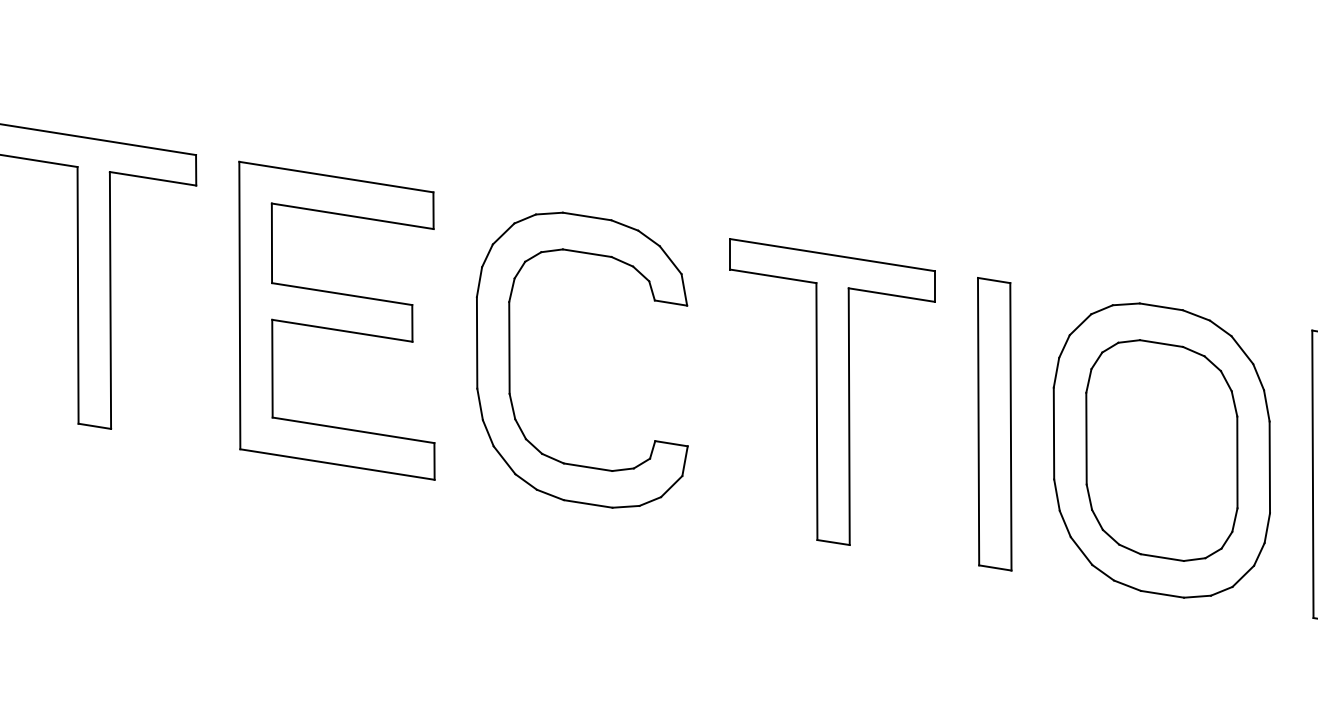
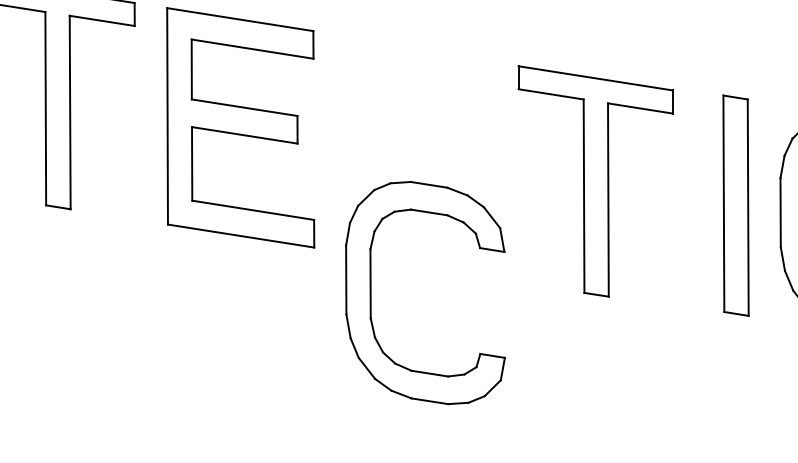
part: (510, 359) -> (371, 292), moved
part: (832, 391) -> (595, 181), moved

